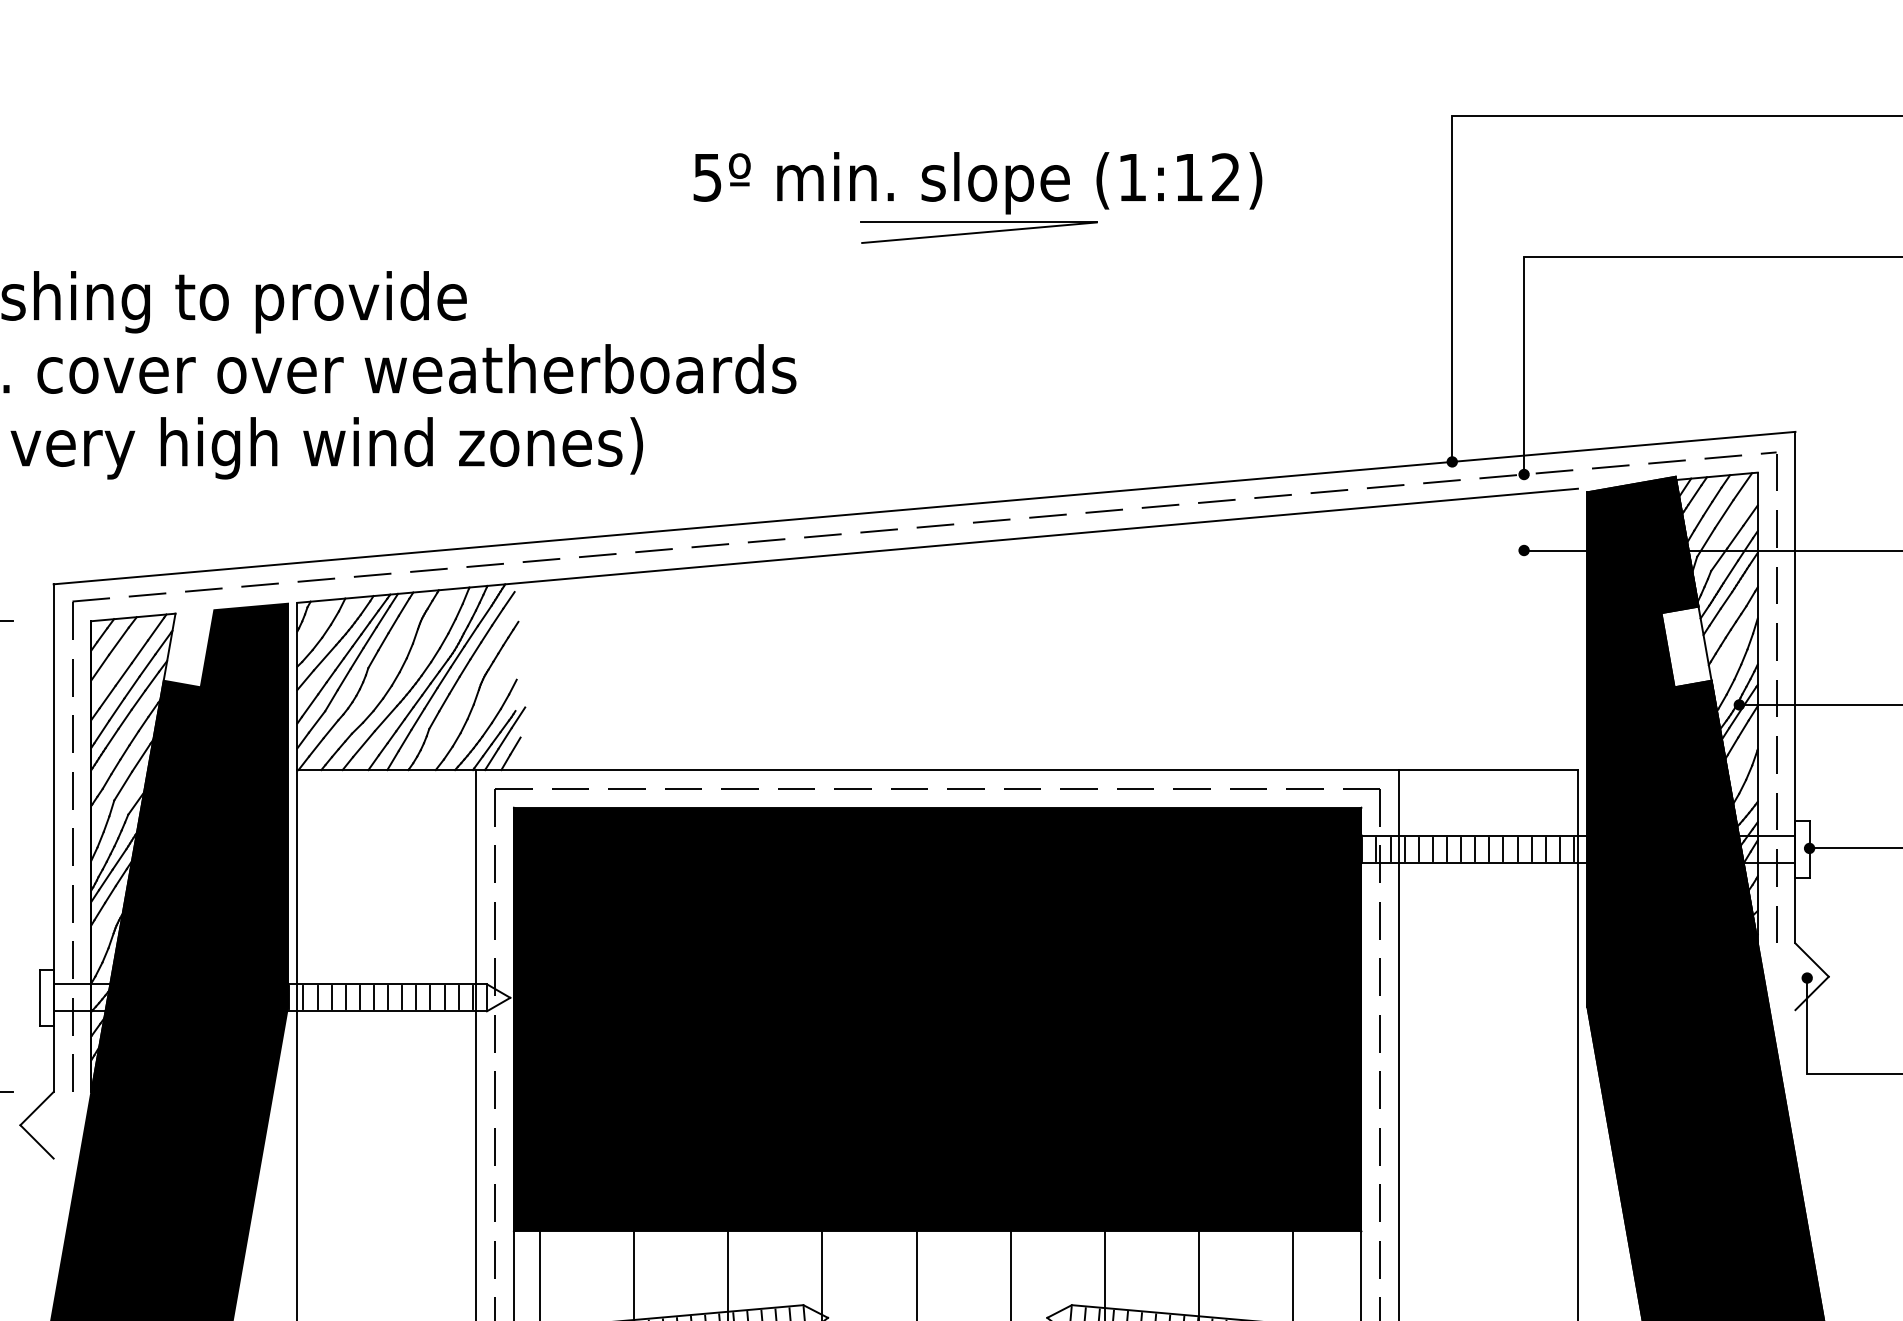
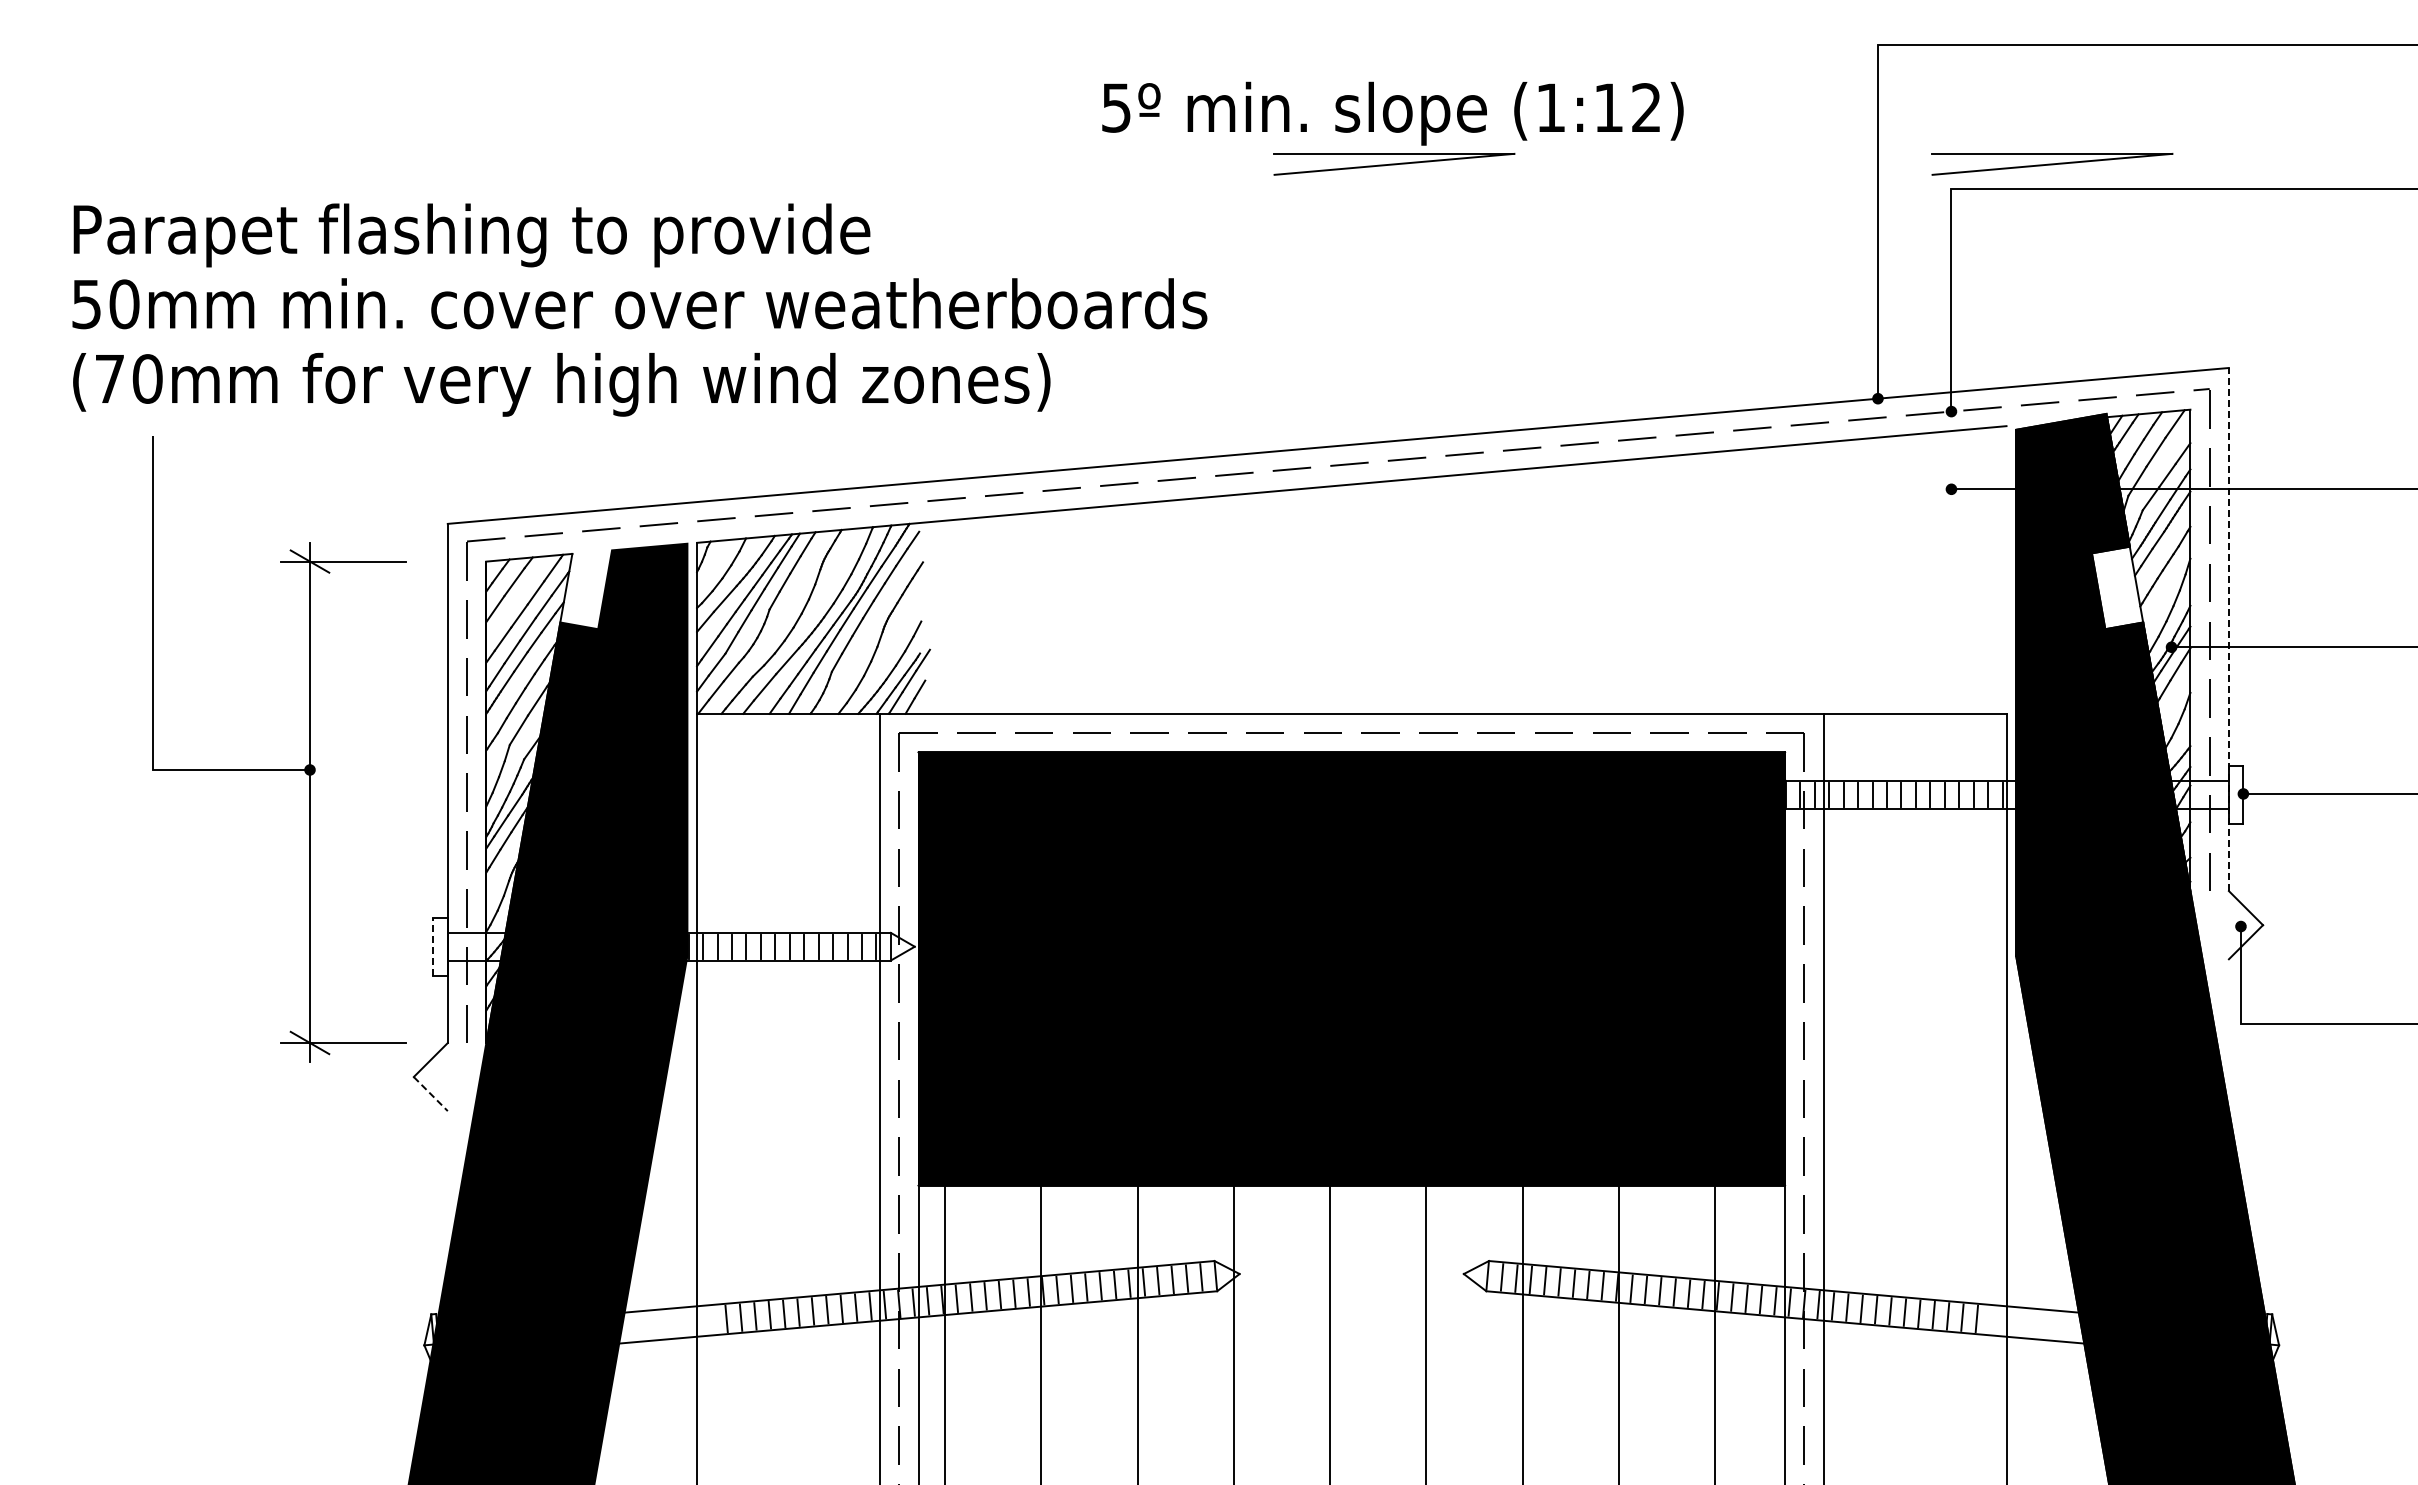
part: (1622, 232) -> (2052, 164), added
line: (1795, 687) -> (2228, 629), solid -> dashed
line: (39, 997) -> (433, 946), solid -> dashed
line: (37, 1142) -> (431, 1094), solid -> dashed

